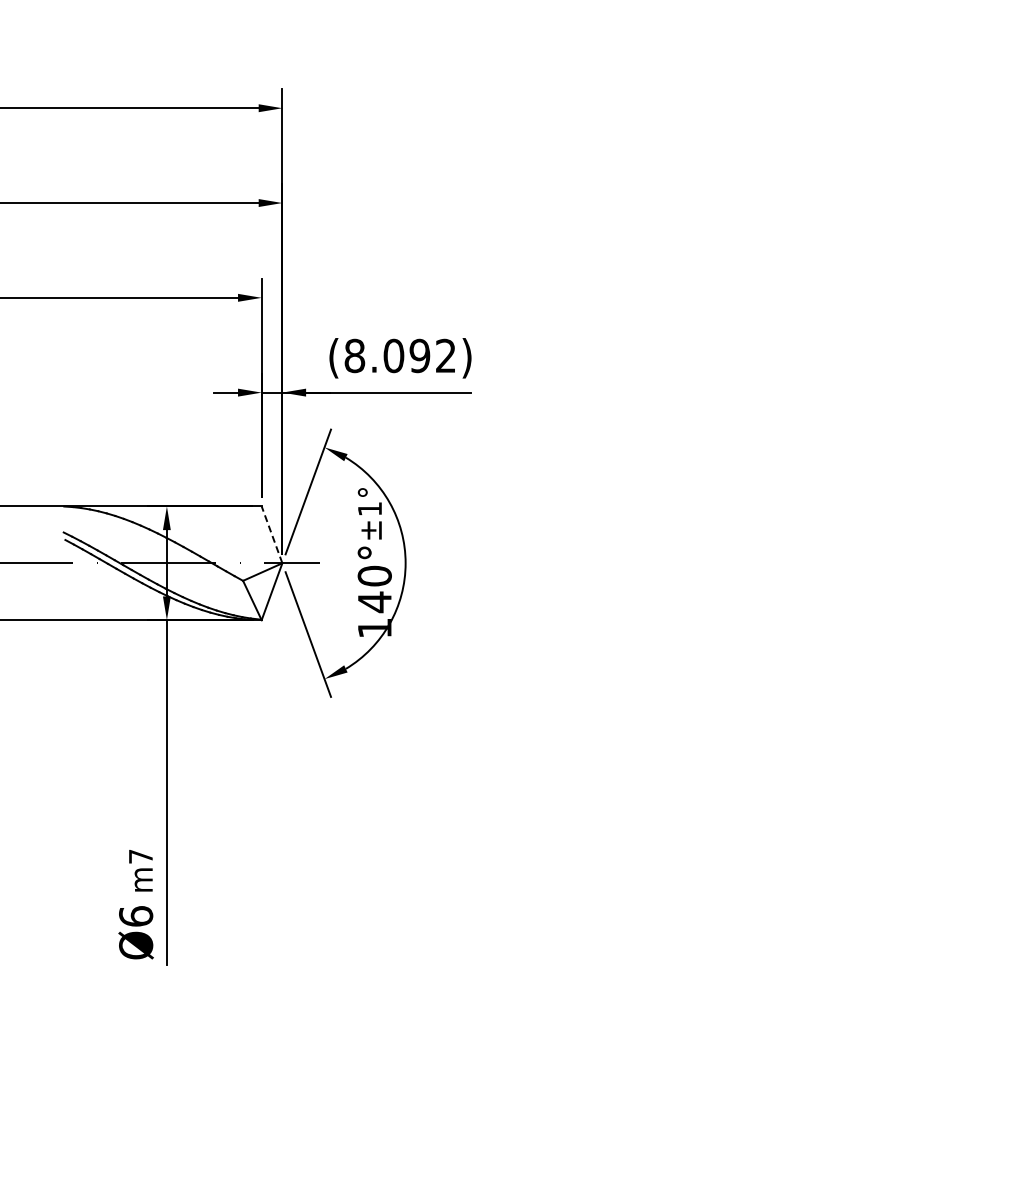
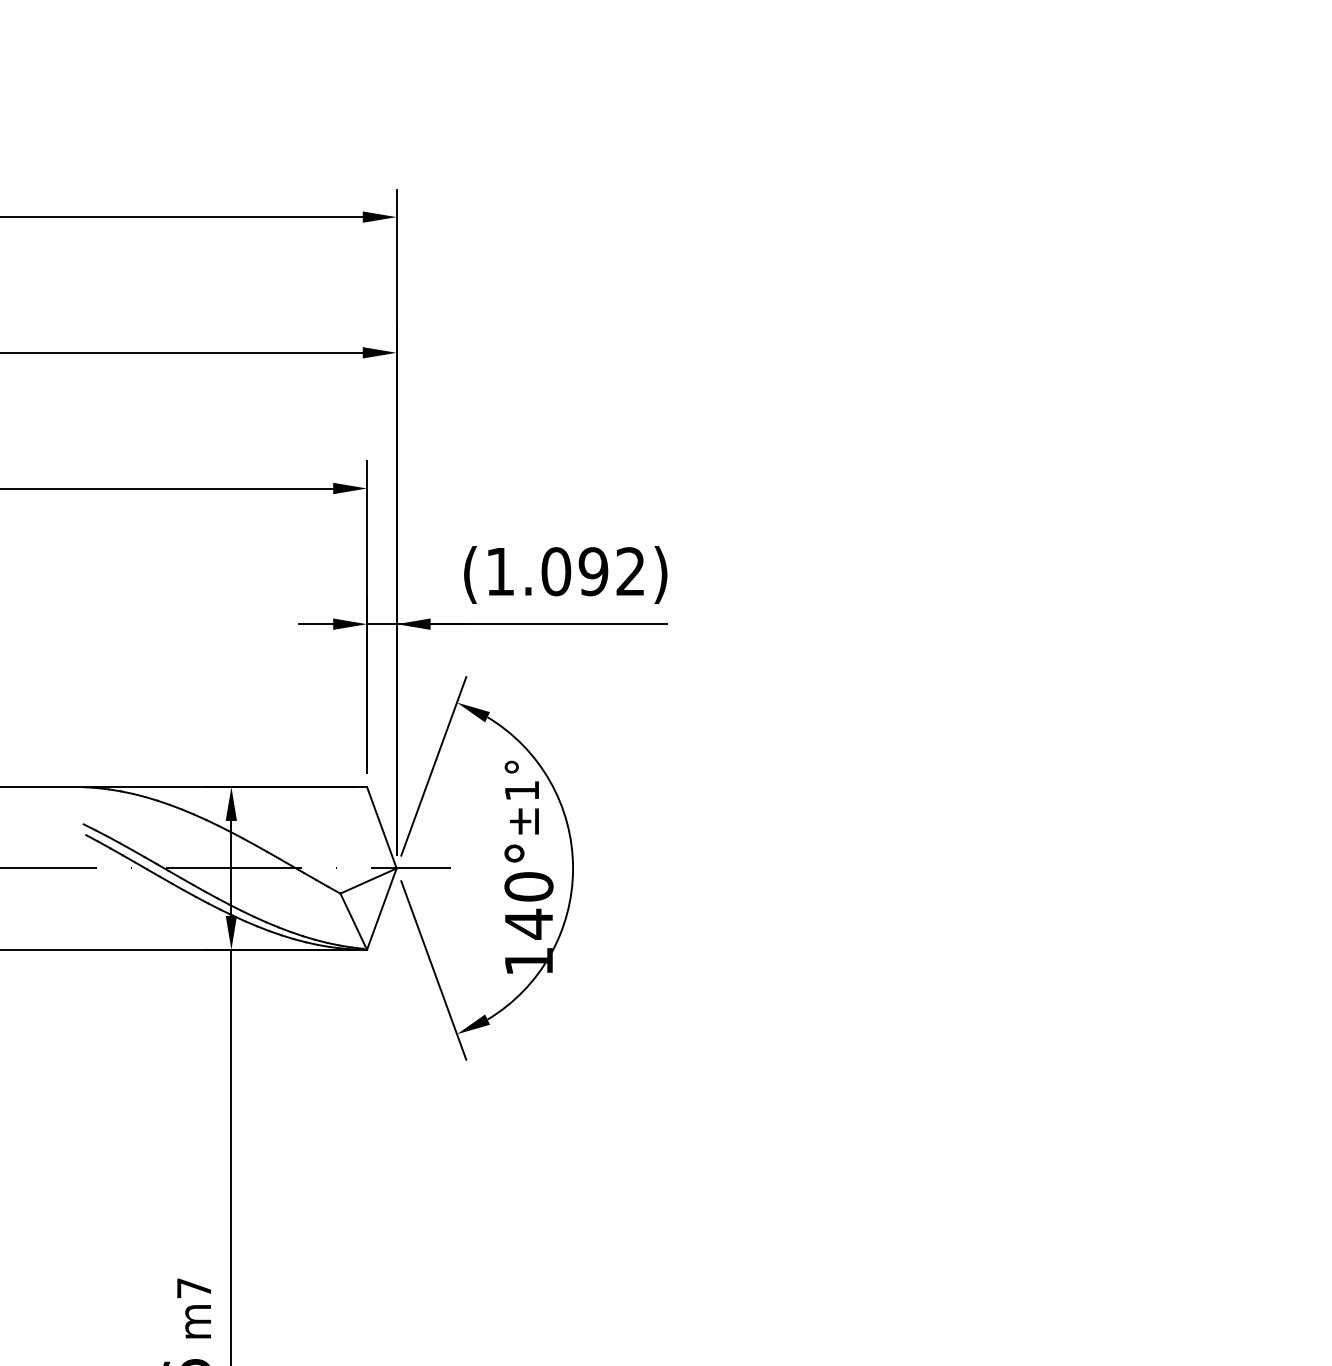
text: (354, 355) -> (499, 571), (8.092) -> (1.092)
line: (271, 534) -> (381, 827), dashed -> solid

